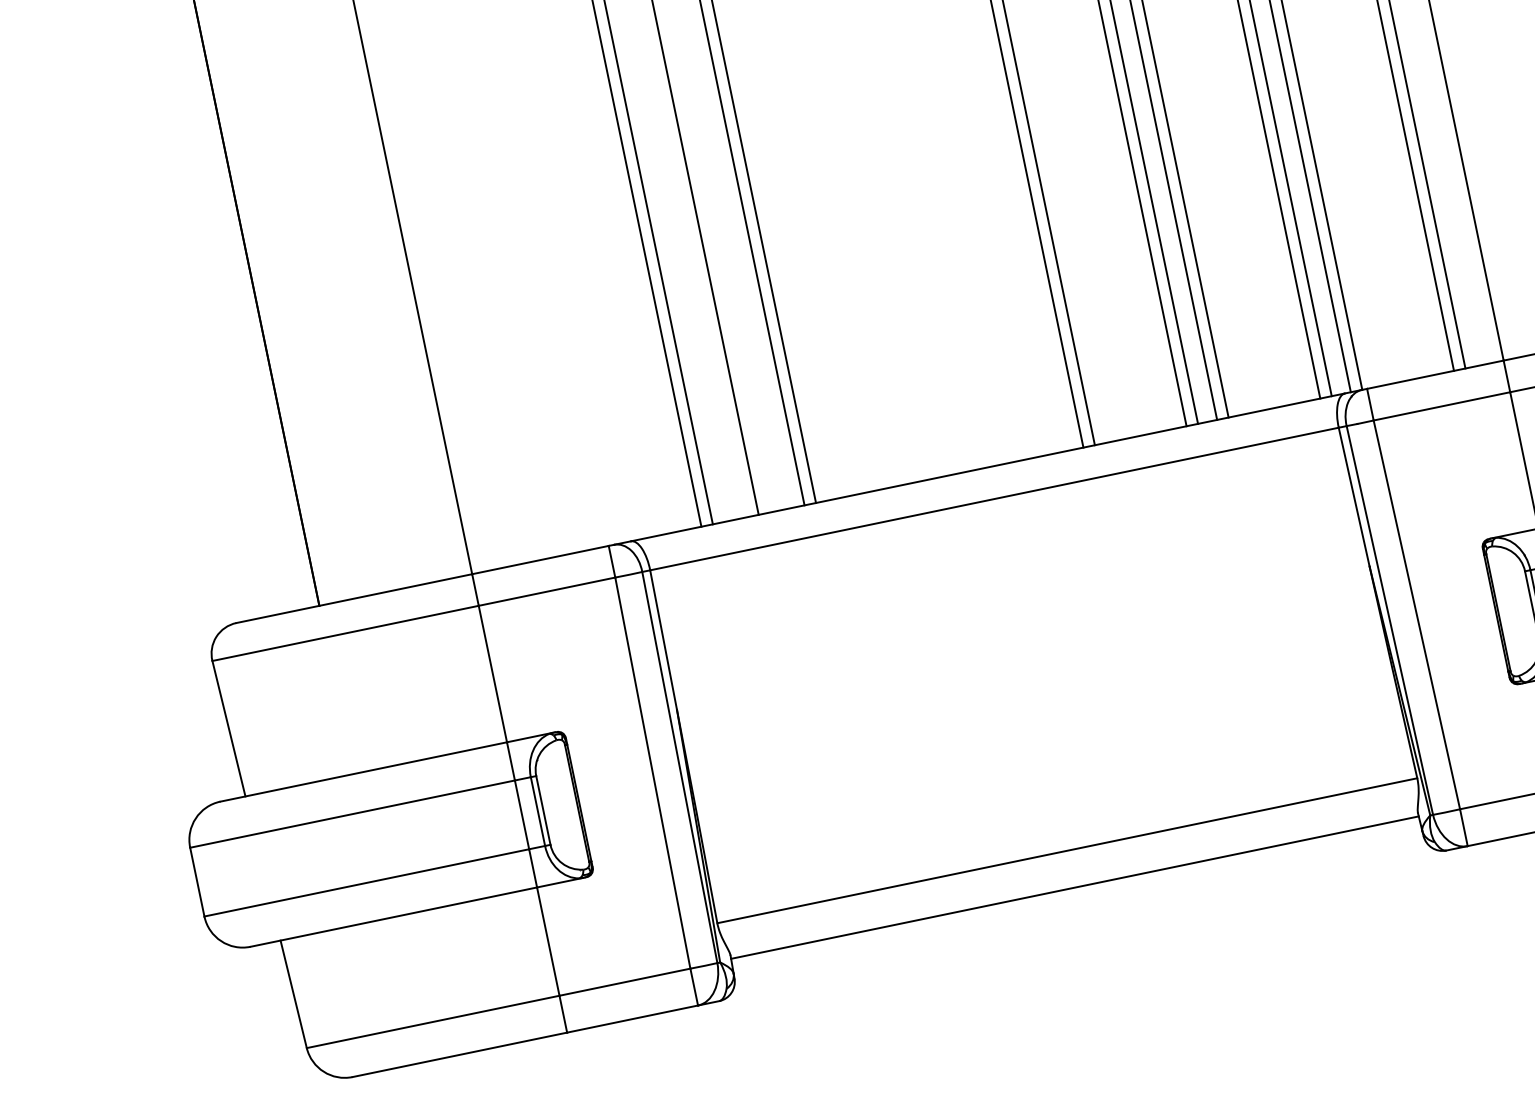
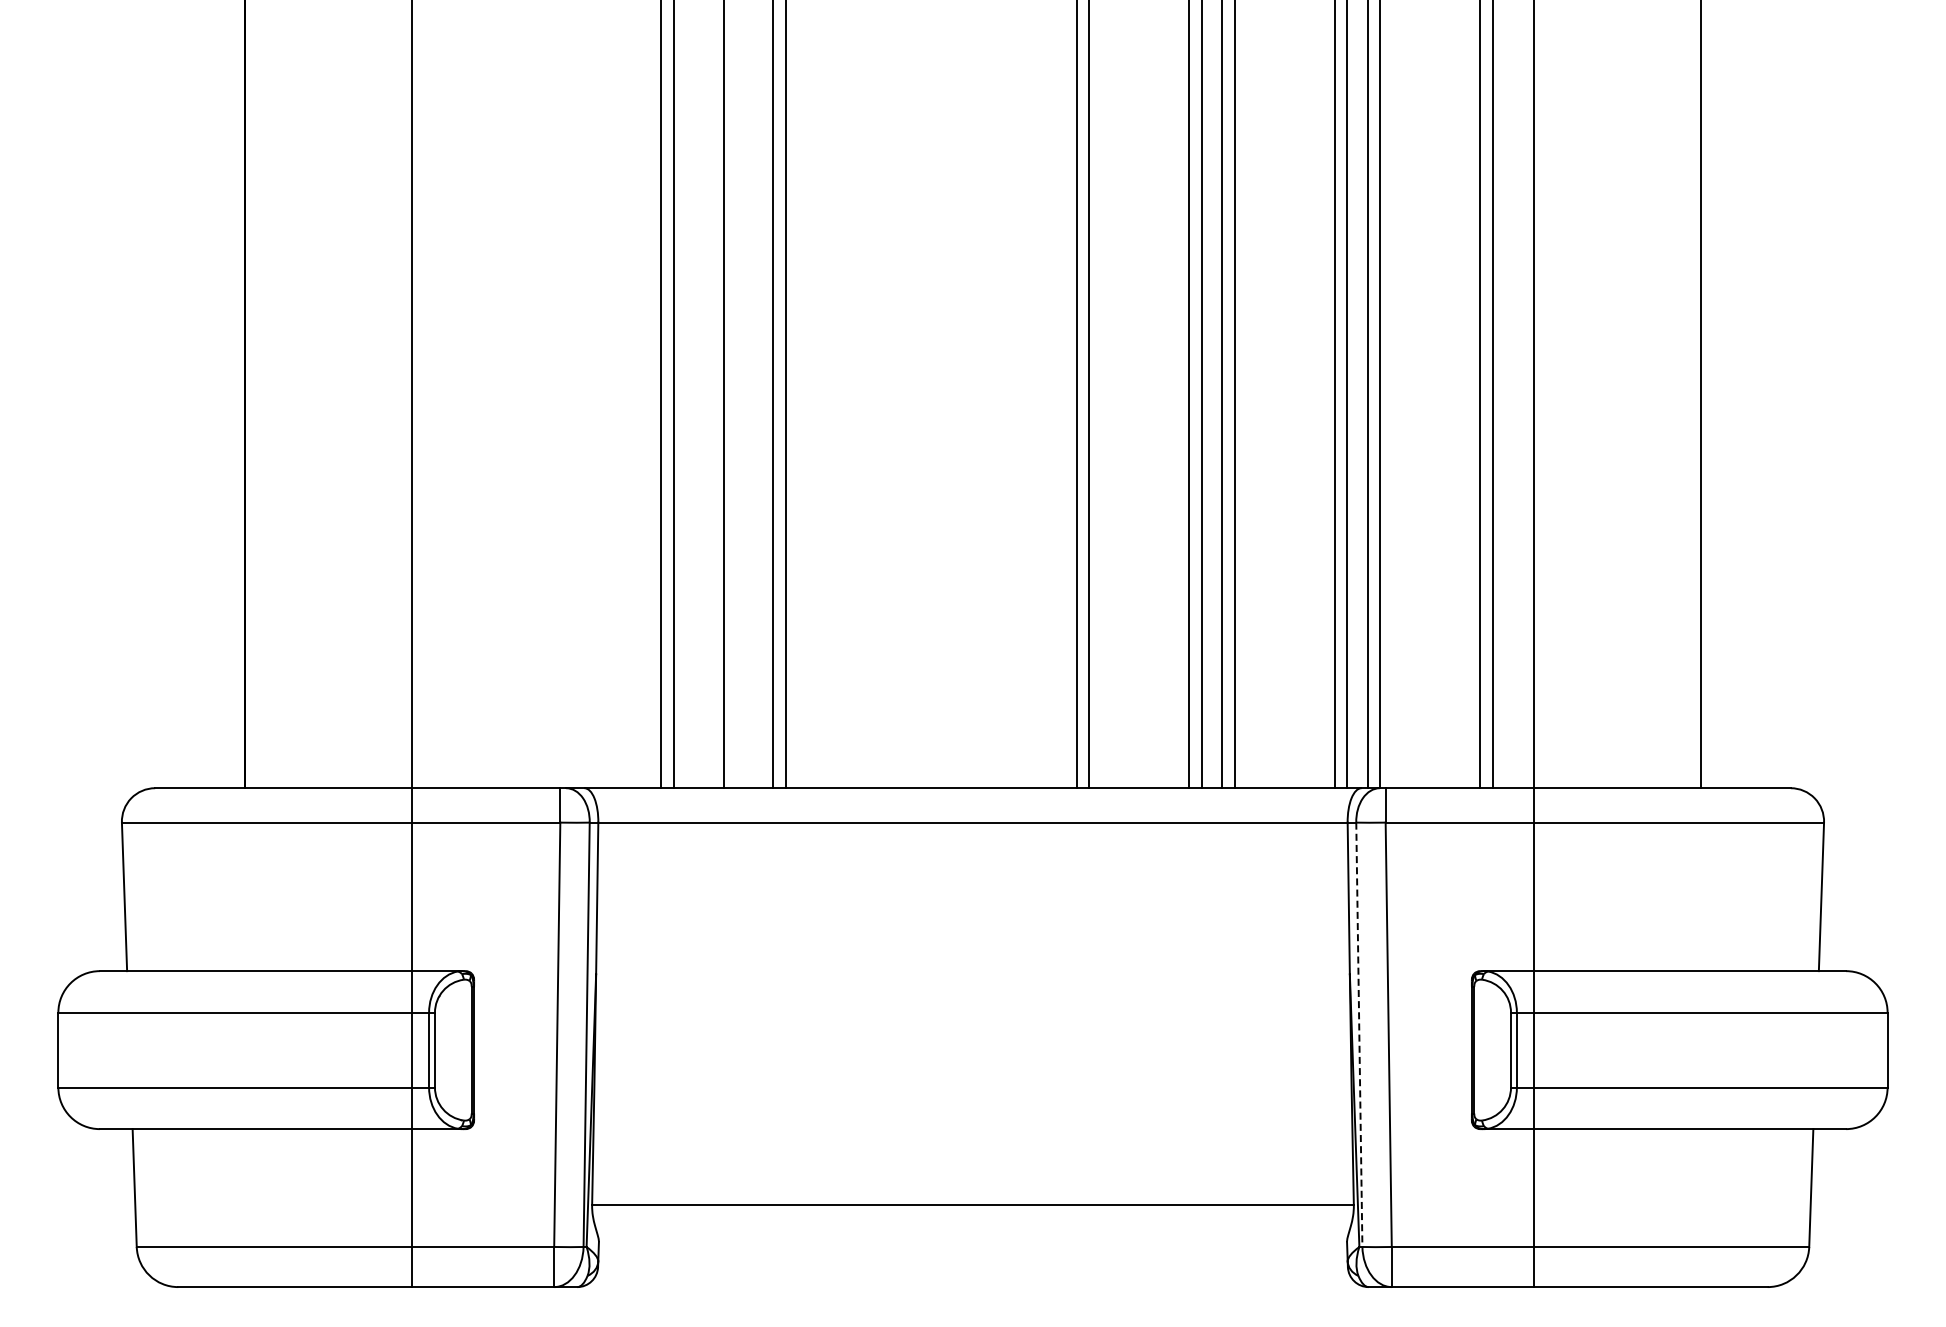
line: (1390, 621) -> (1359, 1035), solid -> dashed
line: (1074, 887) -> (972, 1245), removed

